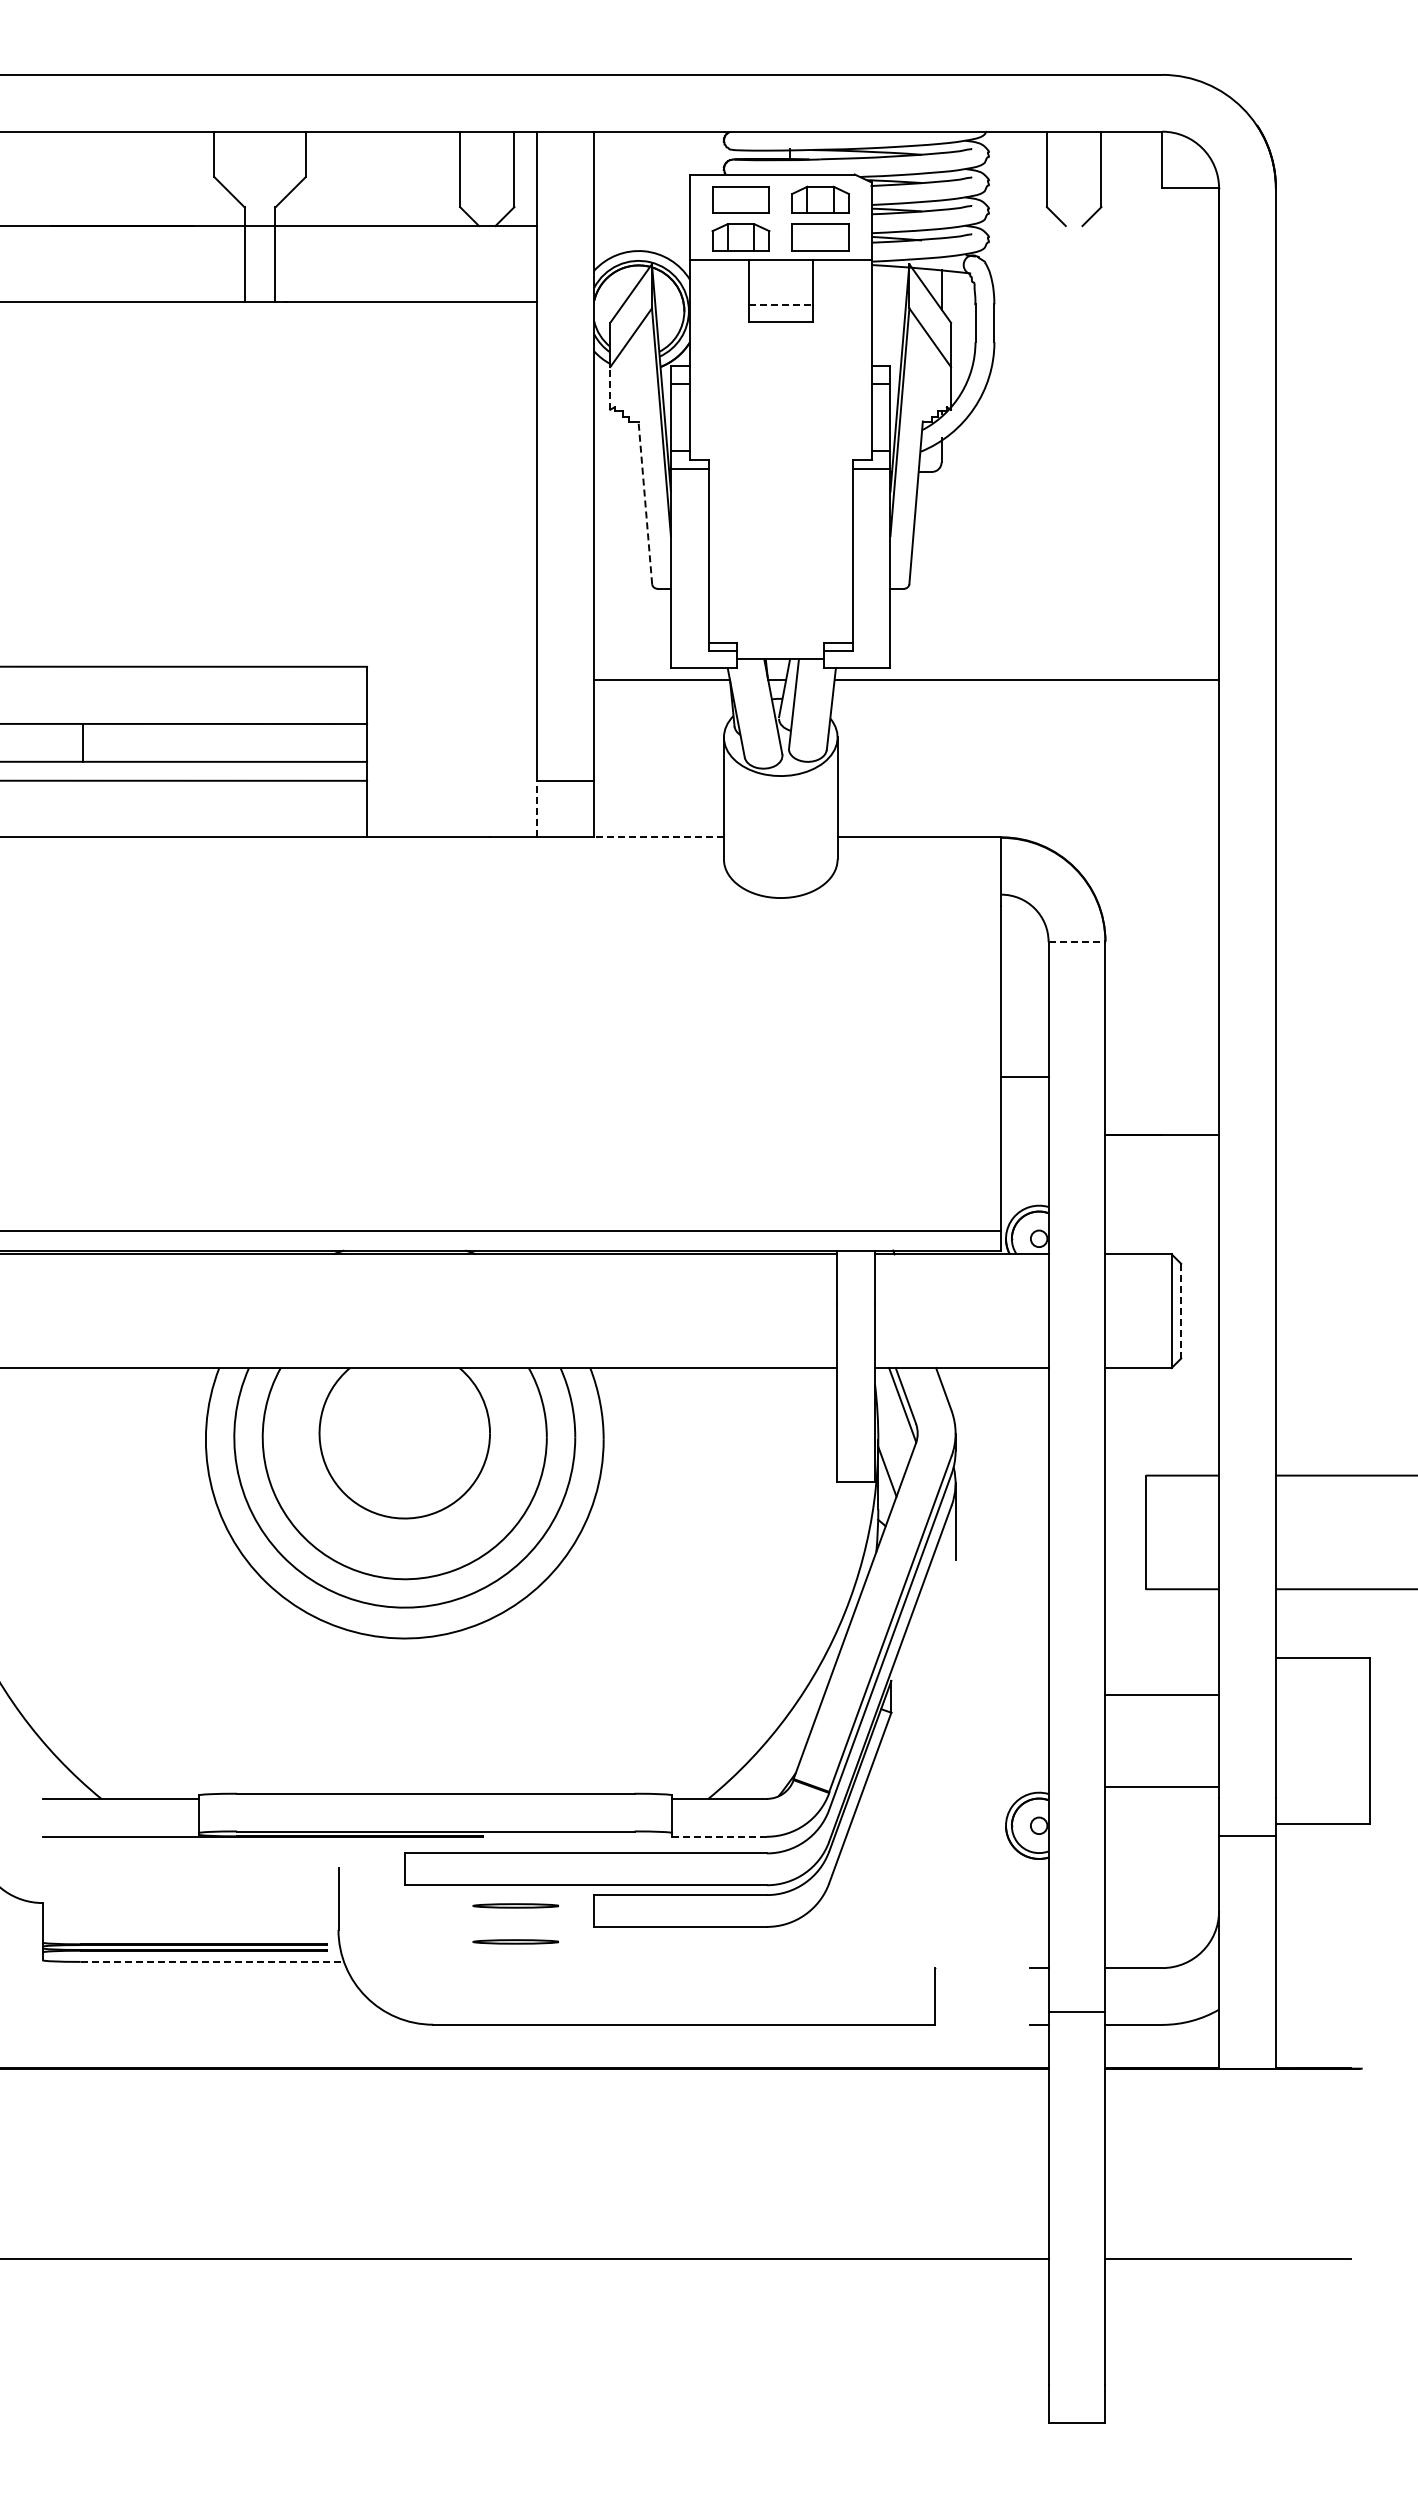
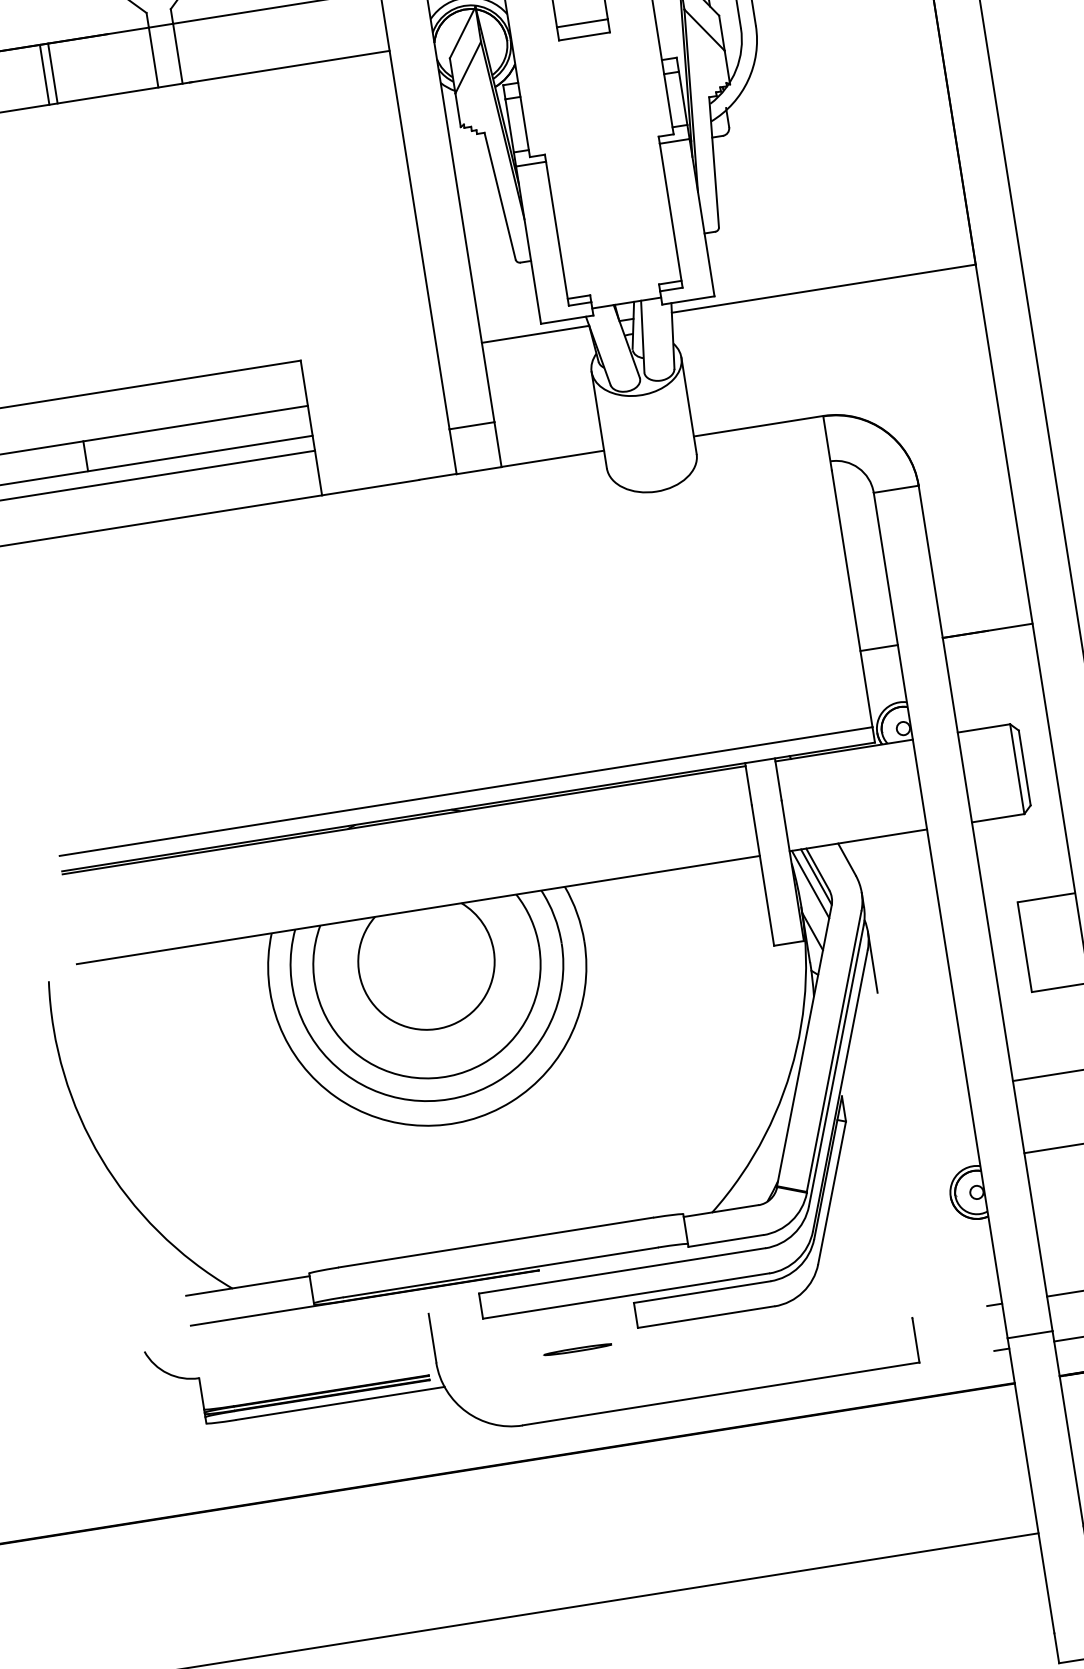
line: (106, 263) -> (44, 74), added
line: (117, 263) -> (53, 73), added
line: (781, 305) -> (583, 23), dashed -> solid
line: (610, 387) -> (458, 109), dashed -> solid
line: (645, 502) -> (500, 195), dashed -> solid
line: (537, 808) -> (453, 451), dashed -> solid
line: (659, 837) -> (553, 458), dashed -> solid
line: (1077, 942) -> (896, 489), dashed -> solid
line: (1024, 1076) -> (878, 647), moved
line: (1181, 1311) -> (1025, 768), dashed -> solid
line: (893, 1413) -> (810, 884), added
line: (720, 1836) -> (726, 1240), dashed -> solid
part: (515, 1905) -> (573, 1320), removed
line: (212, 1961) -> (340, 1403), dashed -> solid

